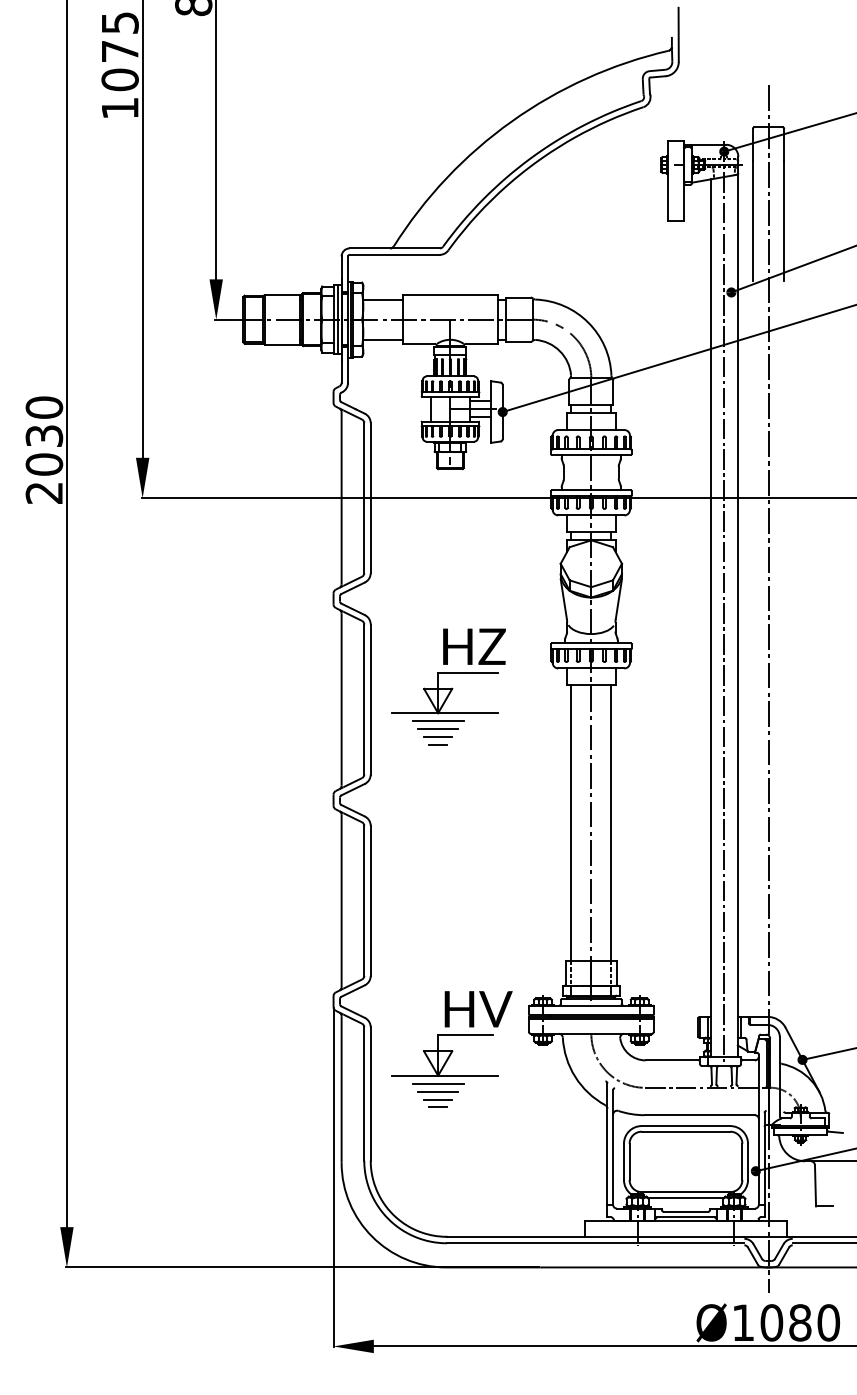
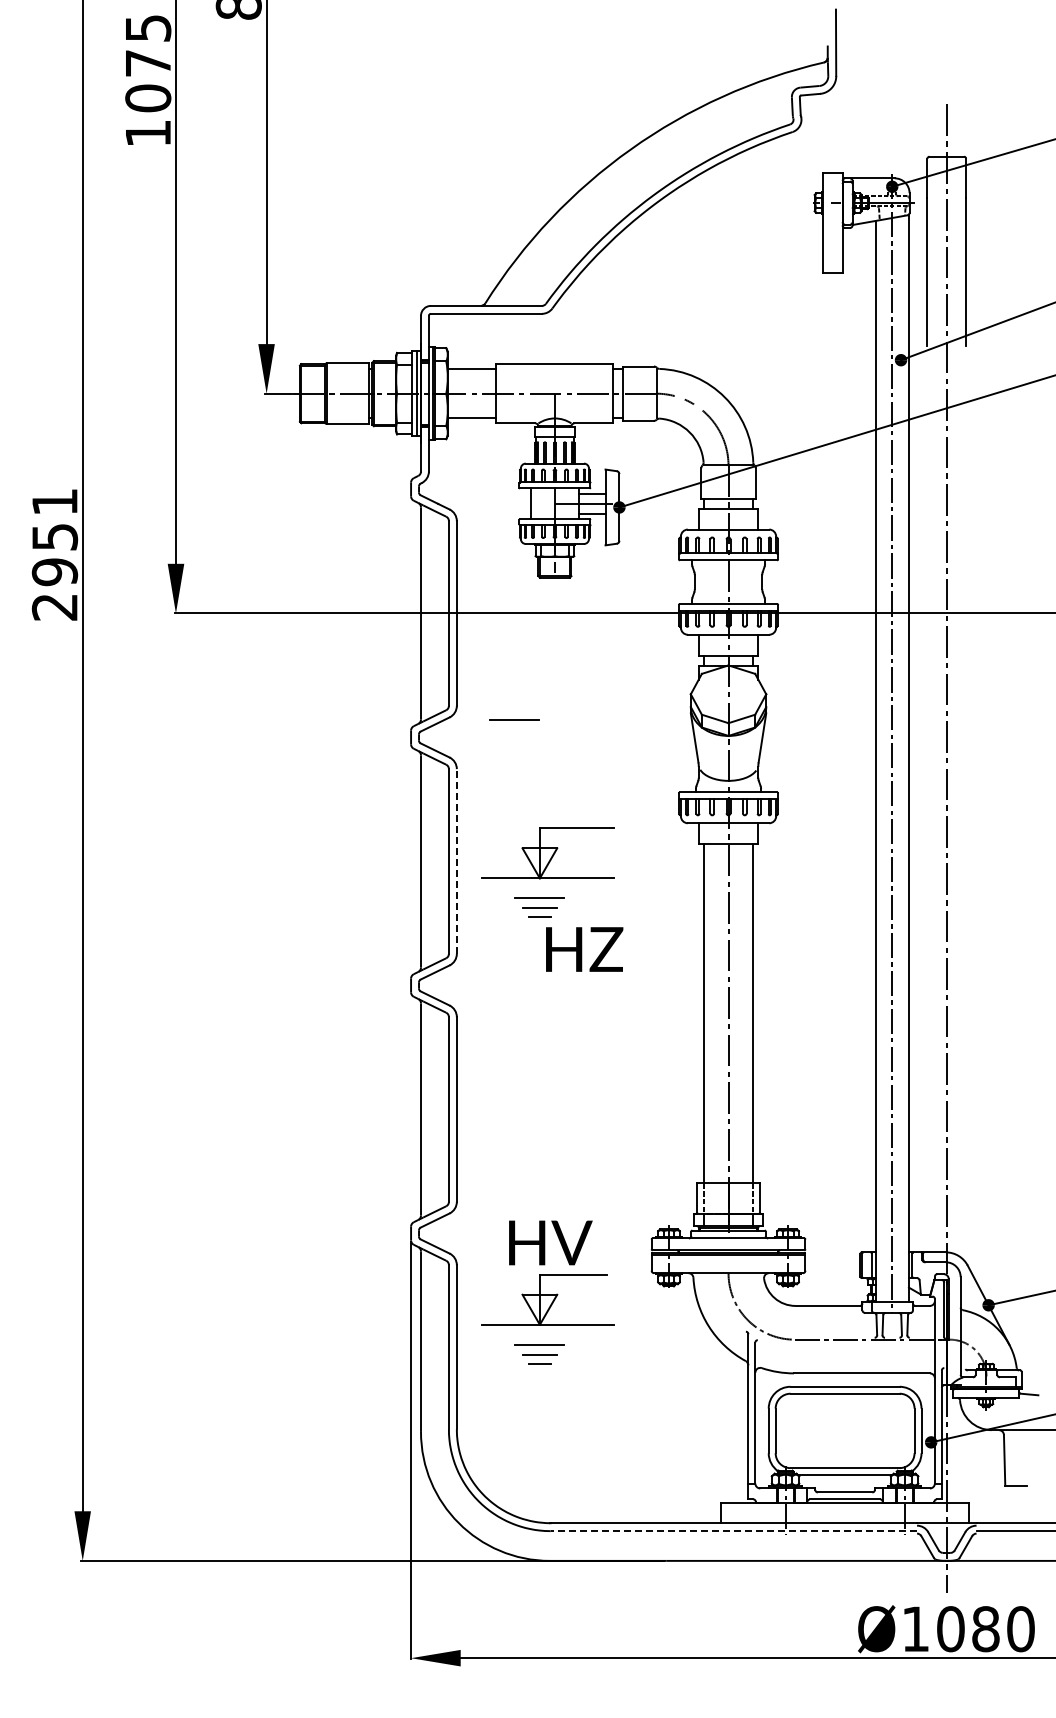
text: (44, 436) -> (54, 537), 2030 -> 2951
line: (417, 584) -> (514, 719), added
text: (474, 646) -> (584, 949), moved
line: (370, 698) -> (456, 860), solid -> dashed
line: (437, 721) -> (539, 888), removed
text: (478, 1008) -> (550, 1242), moved
line: (437, 1083) -> (539, 1334), removed
line: (595, 1243) -> (733, 1531), solid -> dashed

